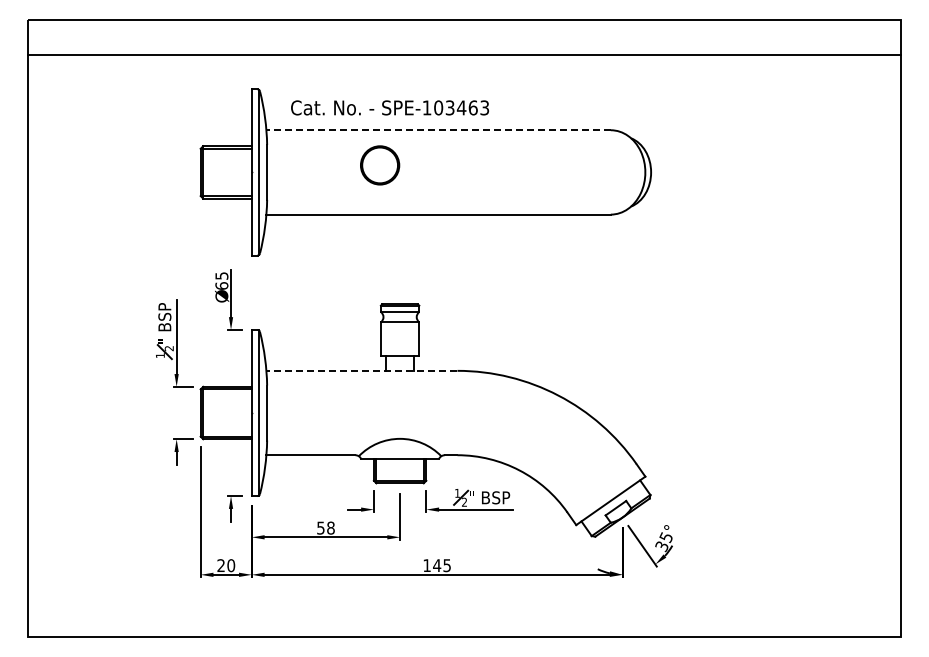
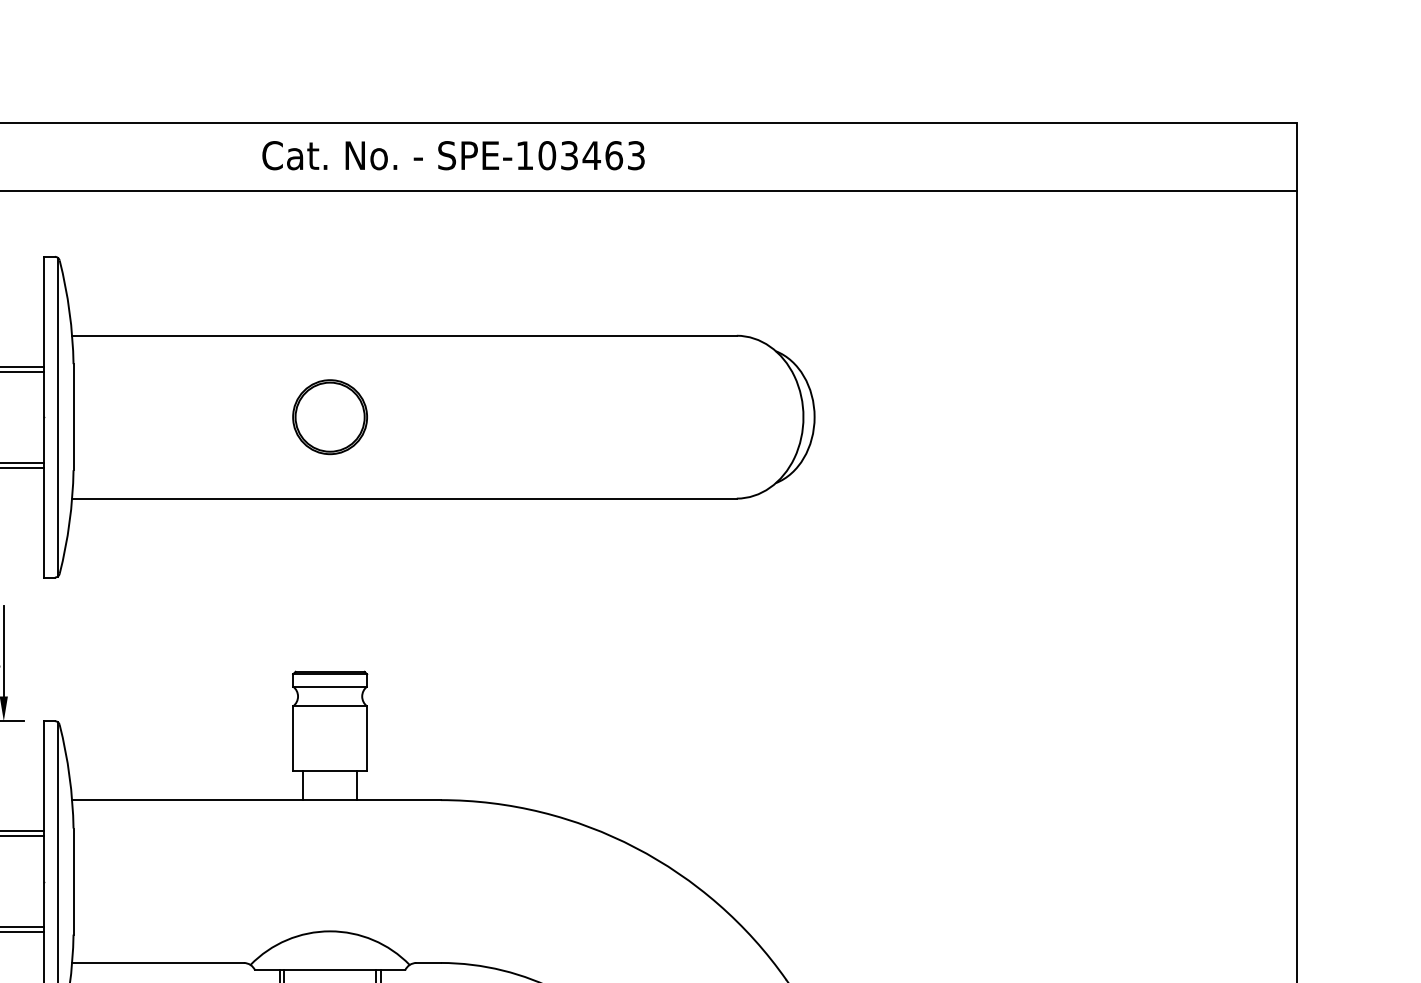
text: (389, 107) -> (452, 154), moved
line: (438, 130) -> (404, 336), dashed -> solid
part: (380, 165) -> (330, 417), moved
line: (361, 370) -> (255, 799), dashed -> solid

